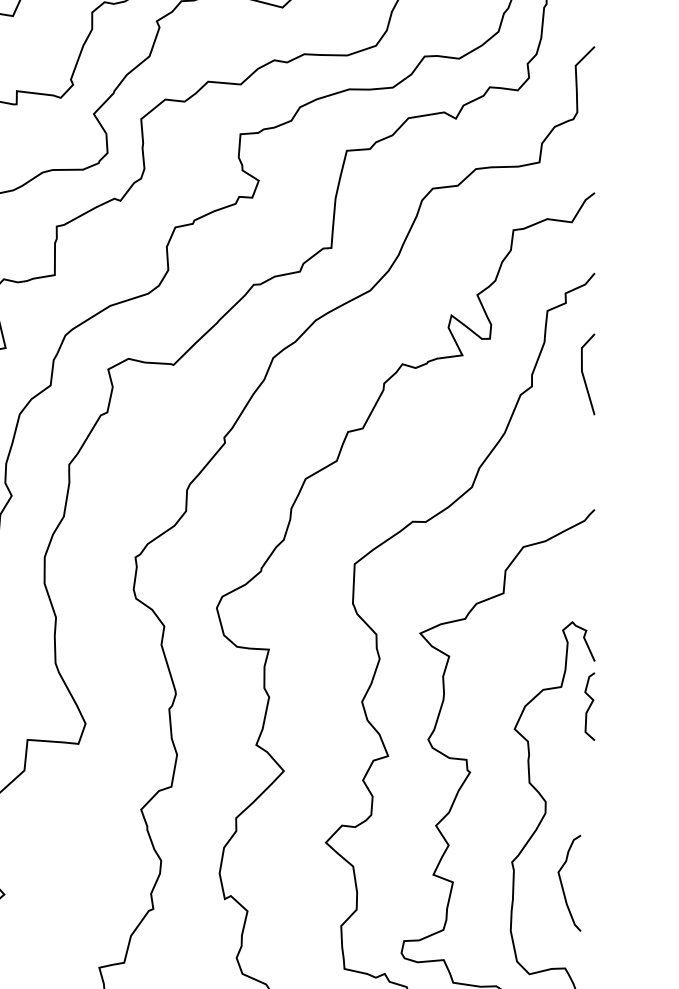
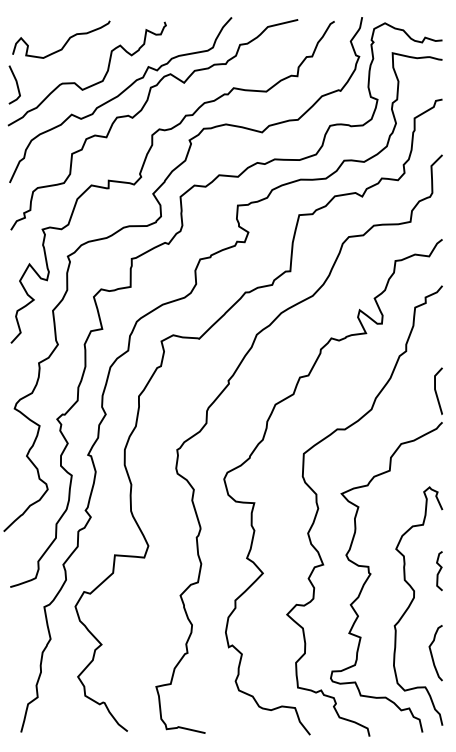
line: (584, 373) -> (436, 390), moved
curve: (589, 707) -> (439, 571), moved
curve: (563, 883) -> (432, 653), moved

